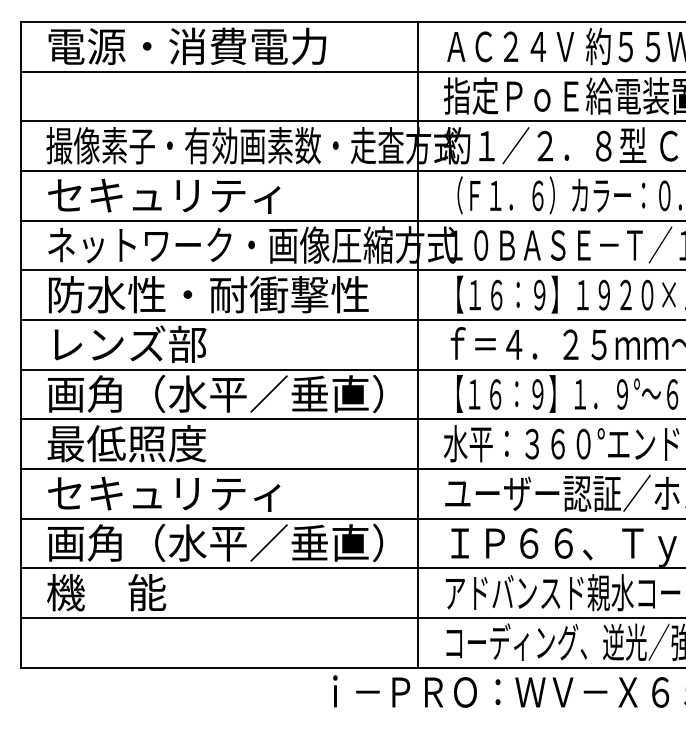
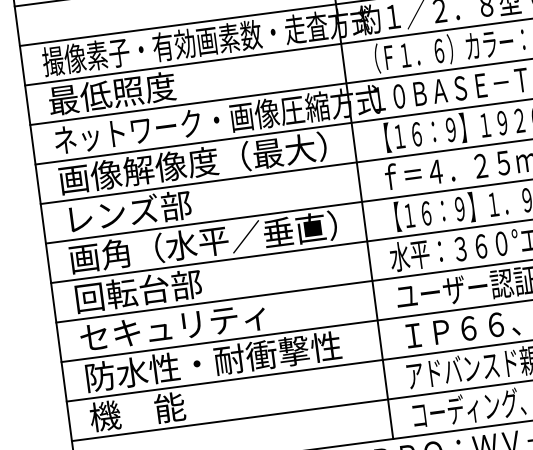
text: (163, 195) -> (141, 89), セキュリティ -> 最低照度
text: (215, 294) -> (193, 163), 防水性・耐衝撃性 -> 画像解像度（最大）
text: (126, 443) -> (137, 291), 最低照度 -> 回転台部
text: (215, 542) -> (218, 360), 画角（水平／垂直） -> 防水性・耐衝撃性

